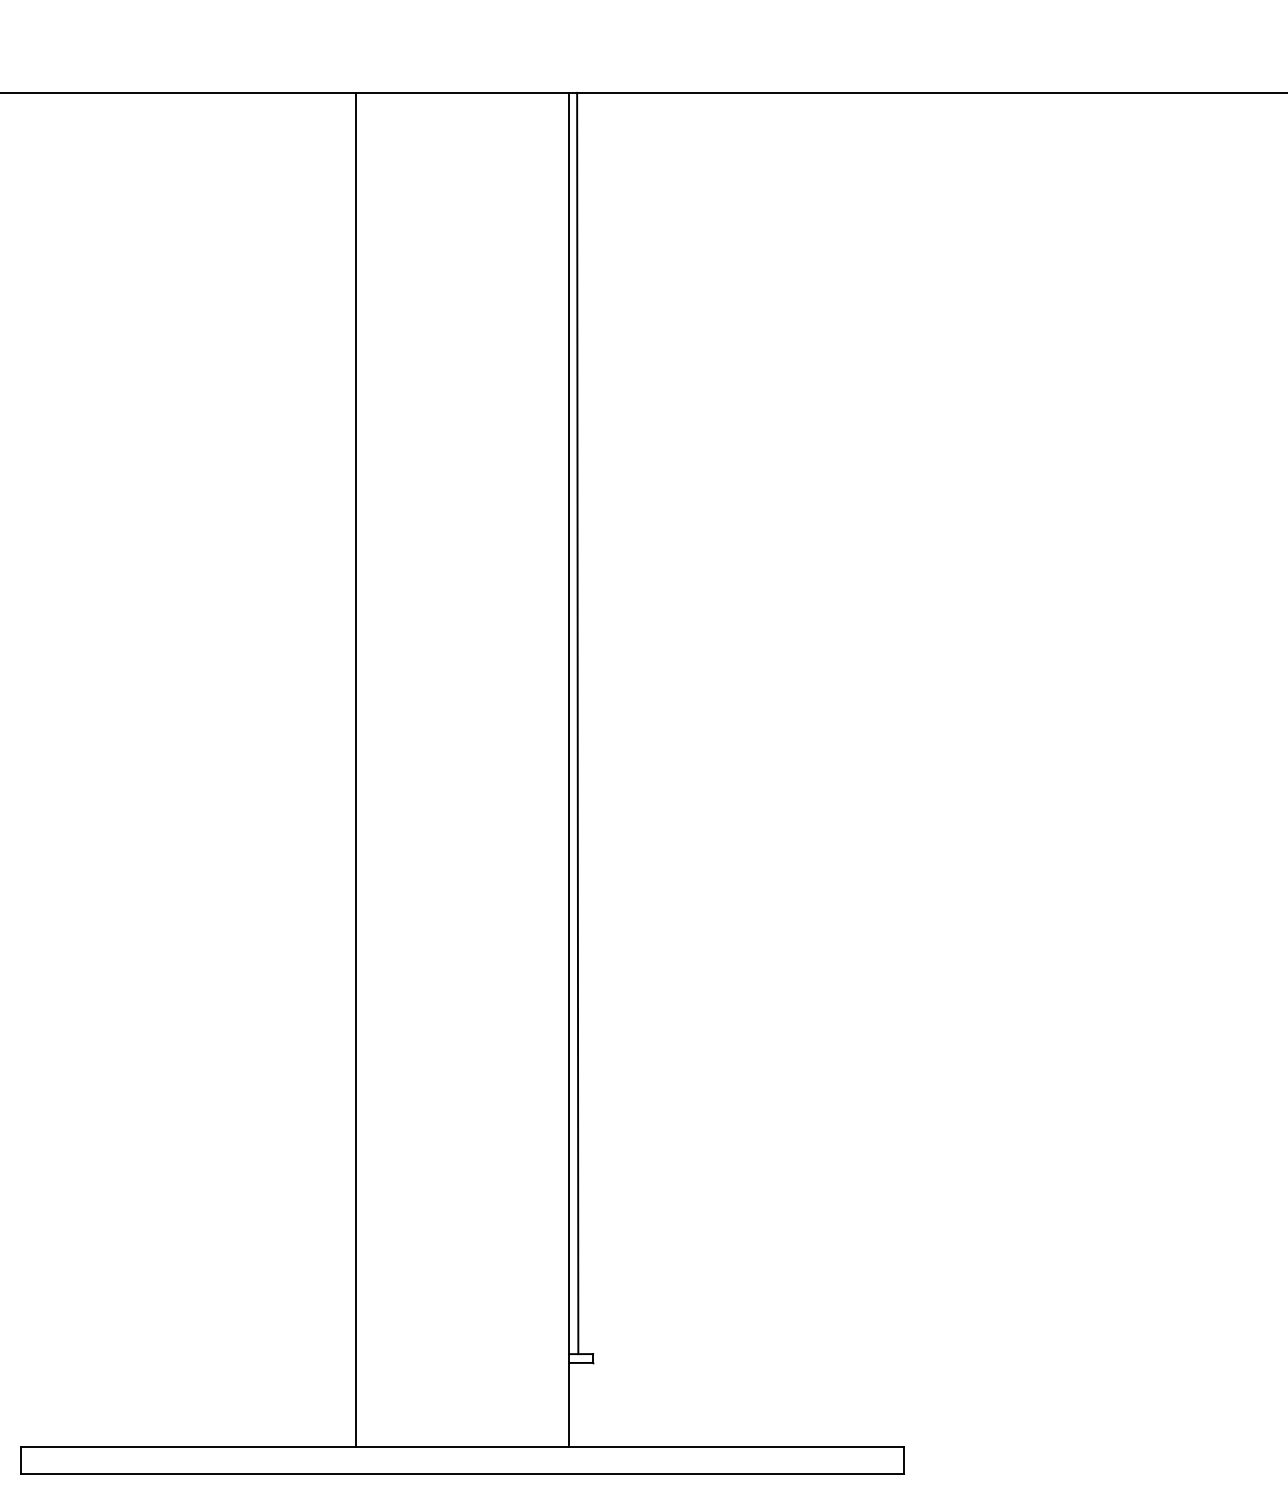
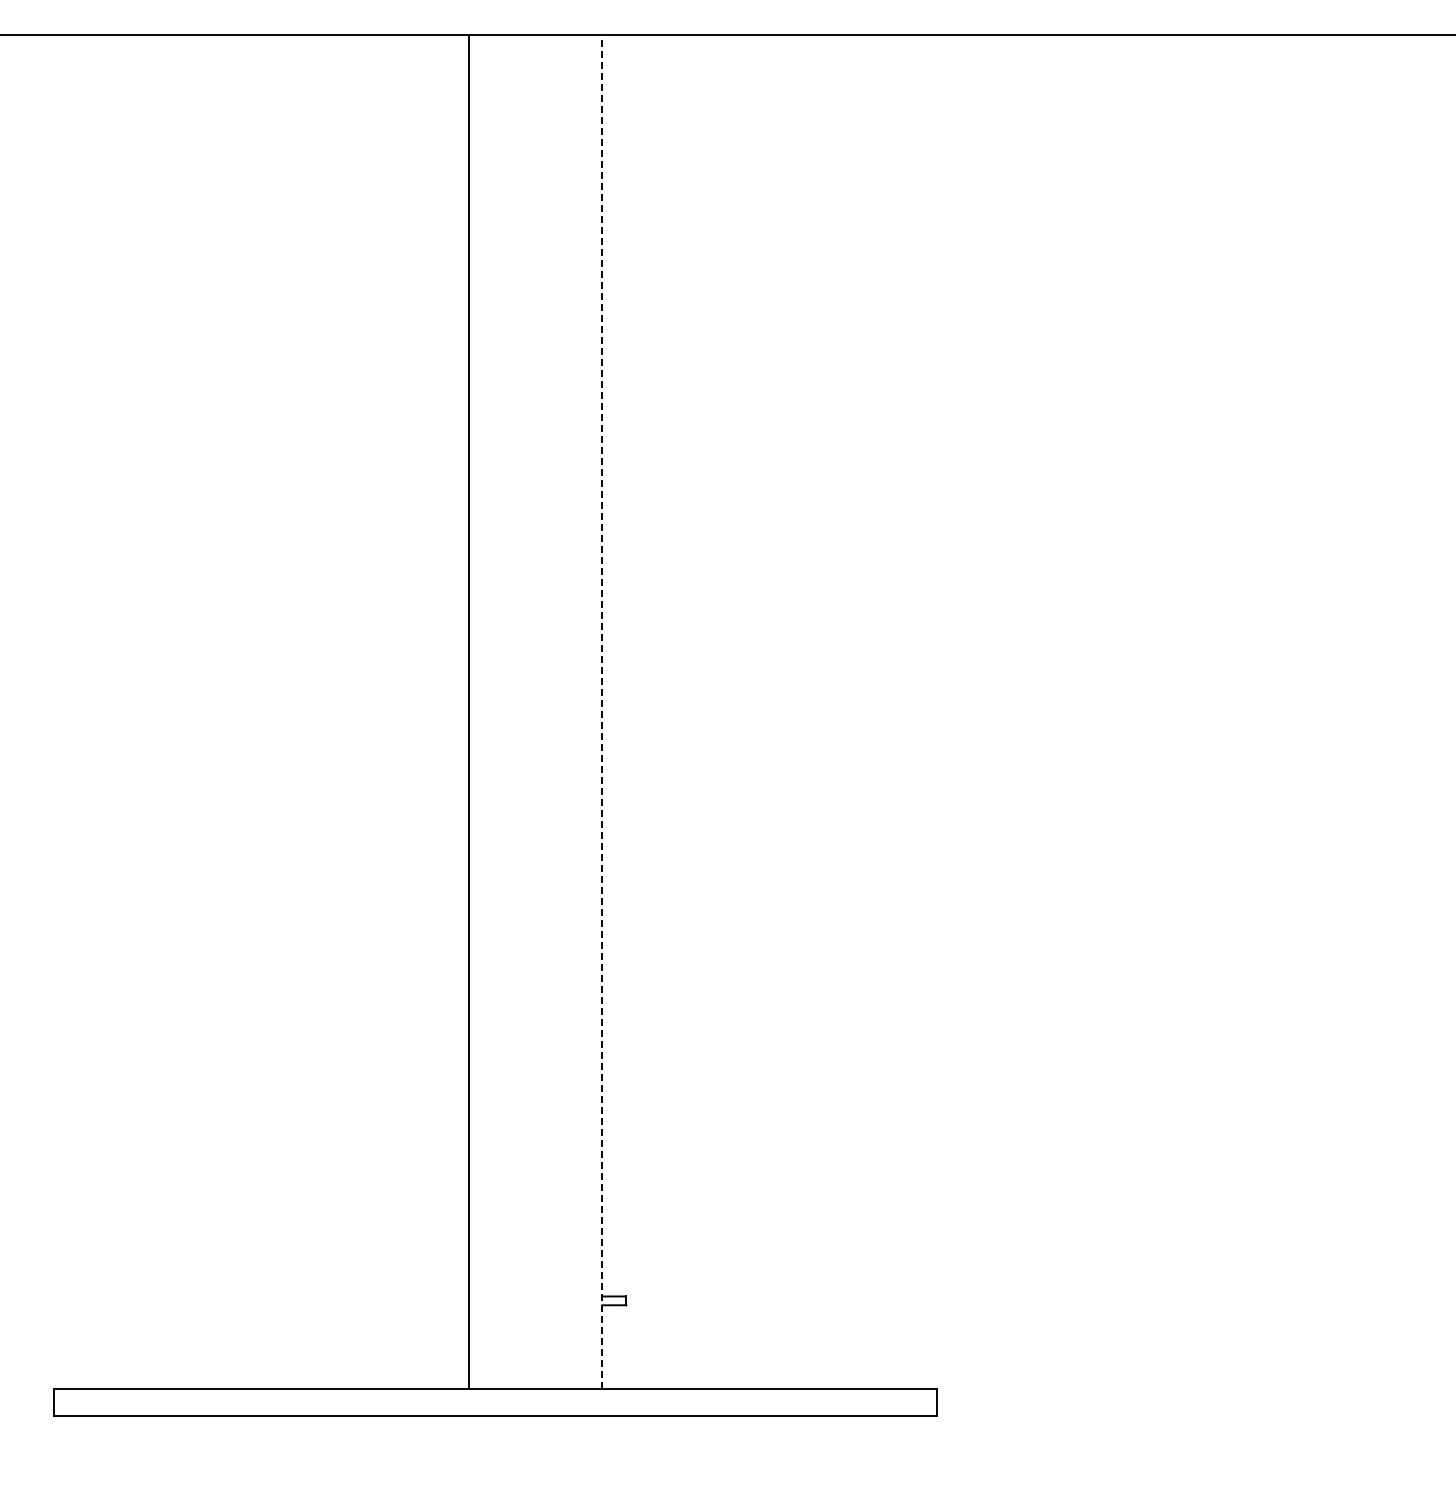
line: (577, 723) -> (610, 665), removed
line: (569, 769) -> (602, 711), solid -> dashed
line: (355, 770) -> (468, 712), moved

